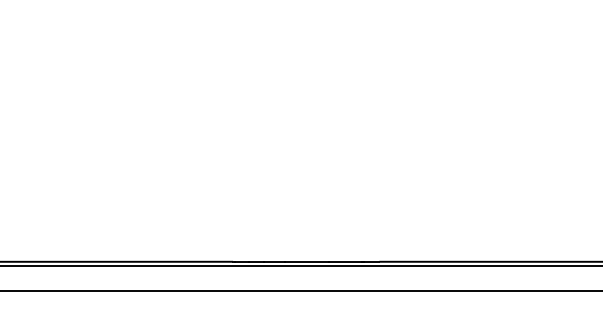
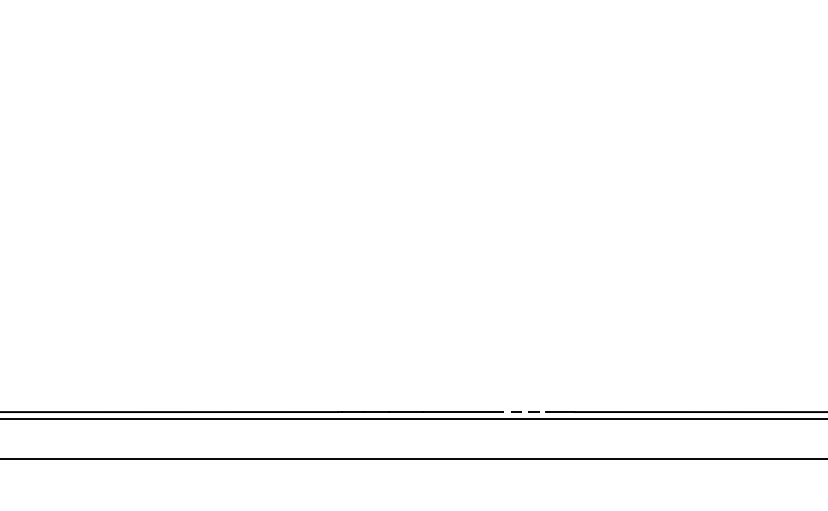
line: (345, 261) -> (519, 411), solid -> dashed

